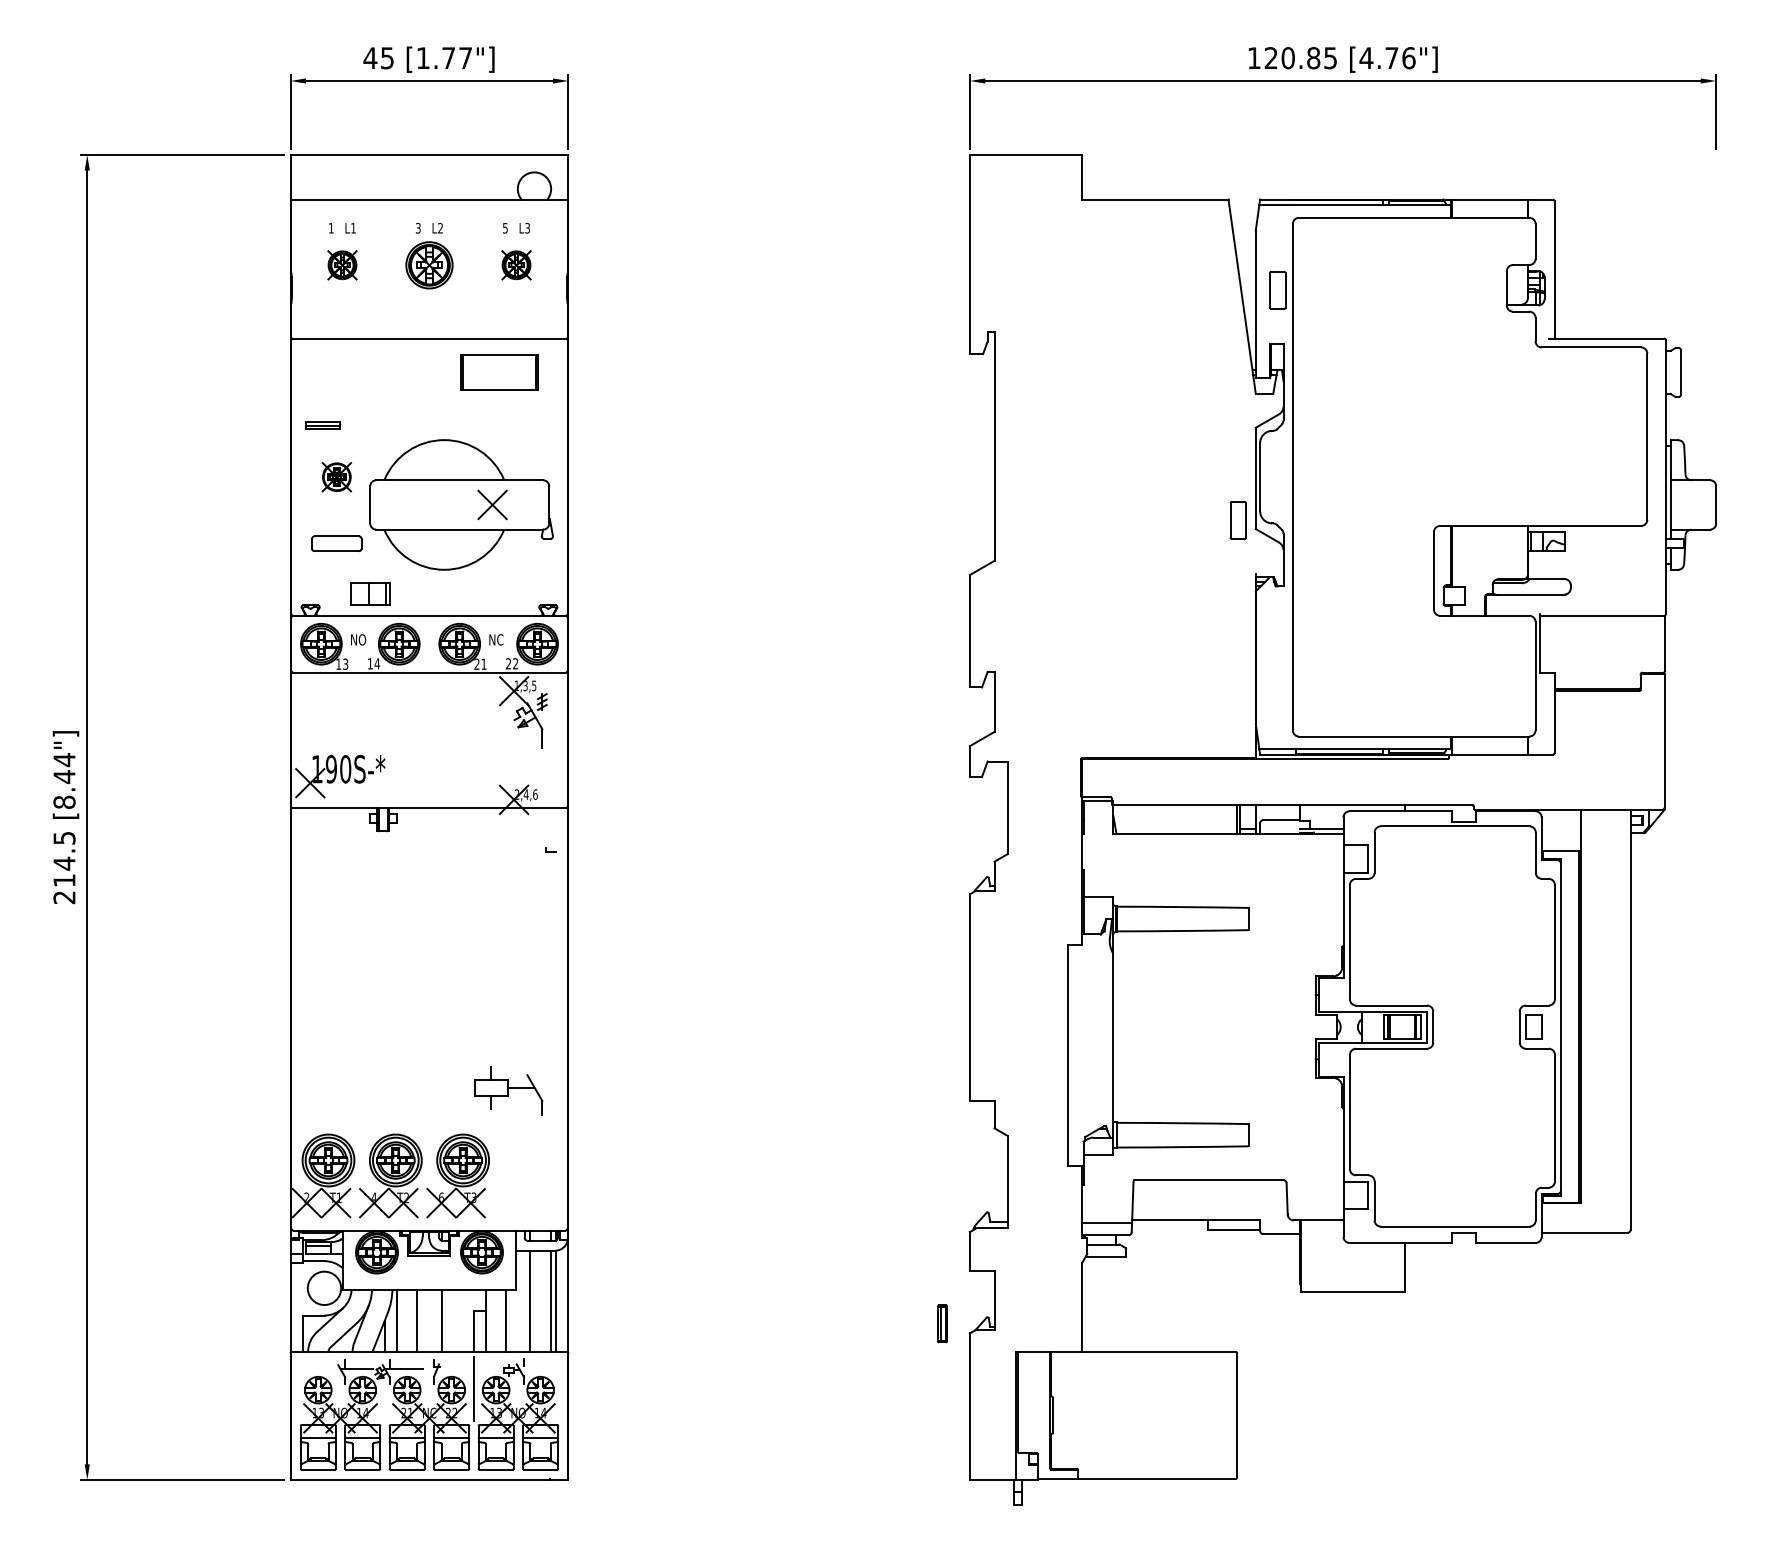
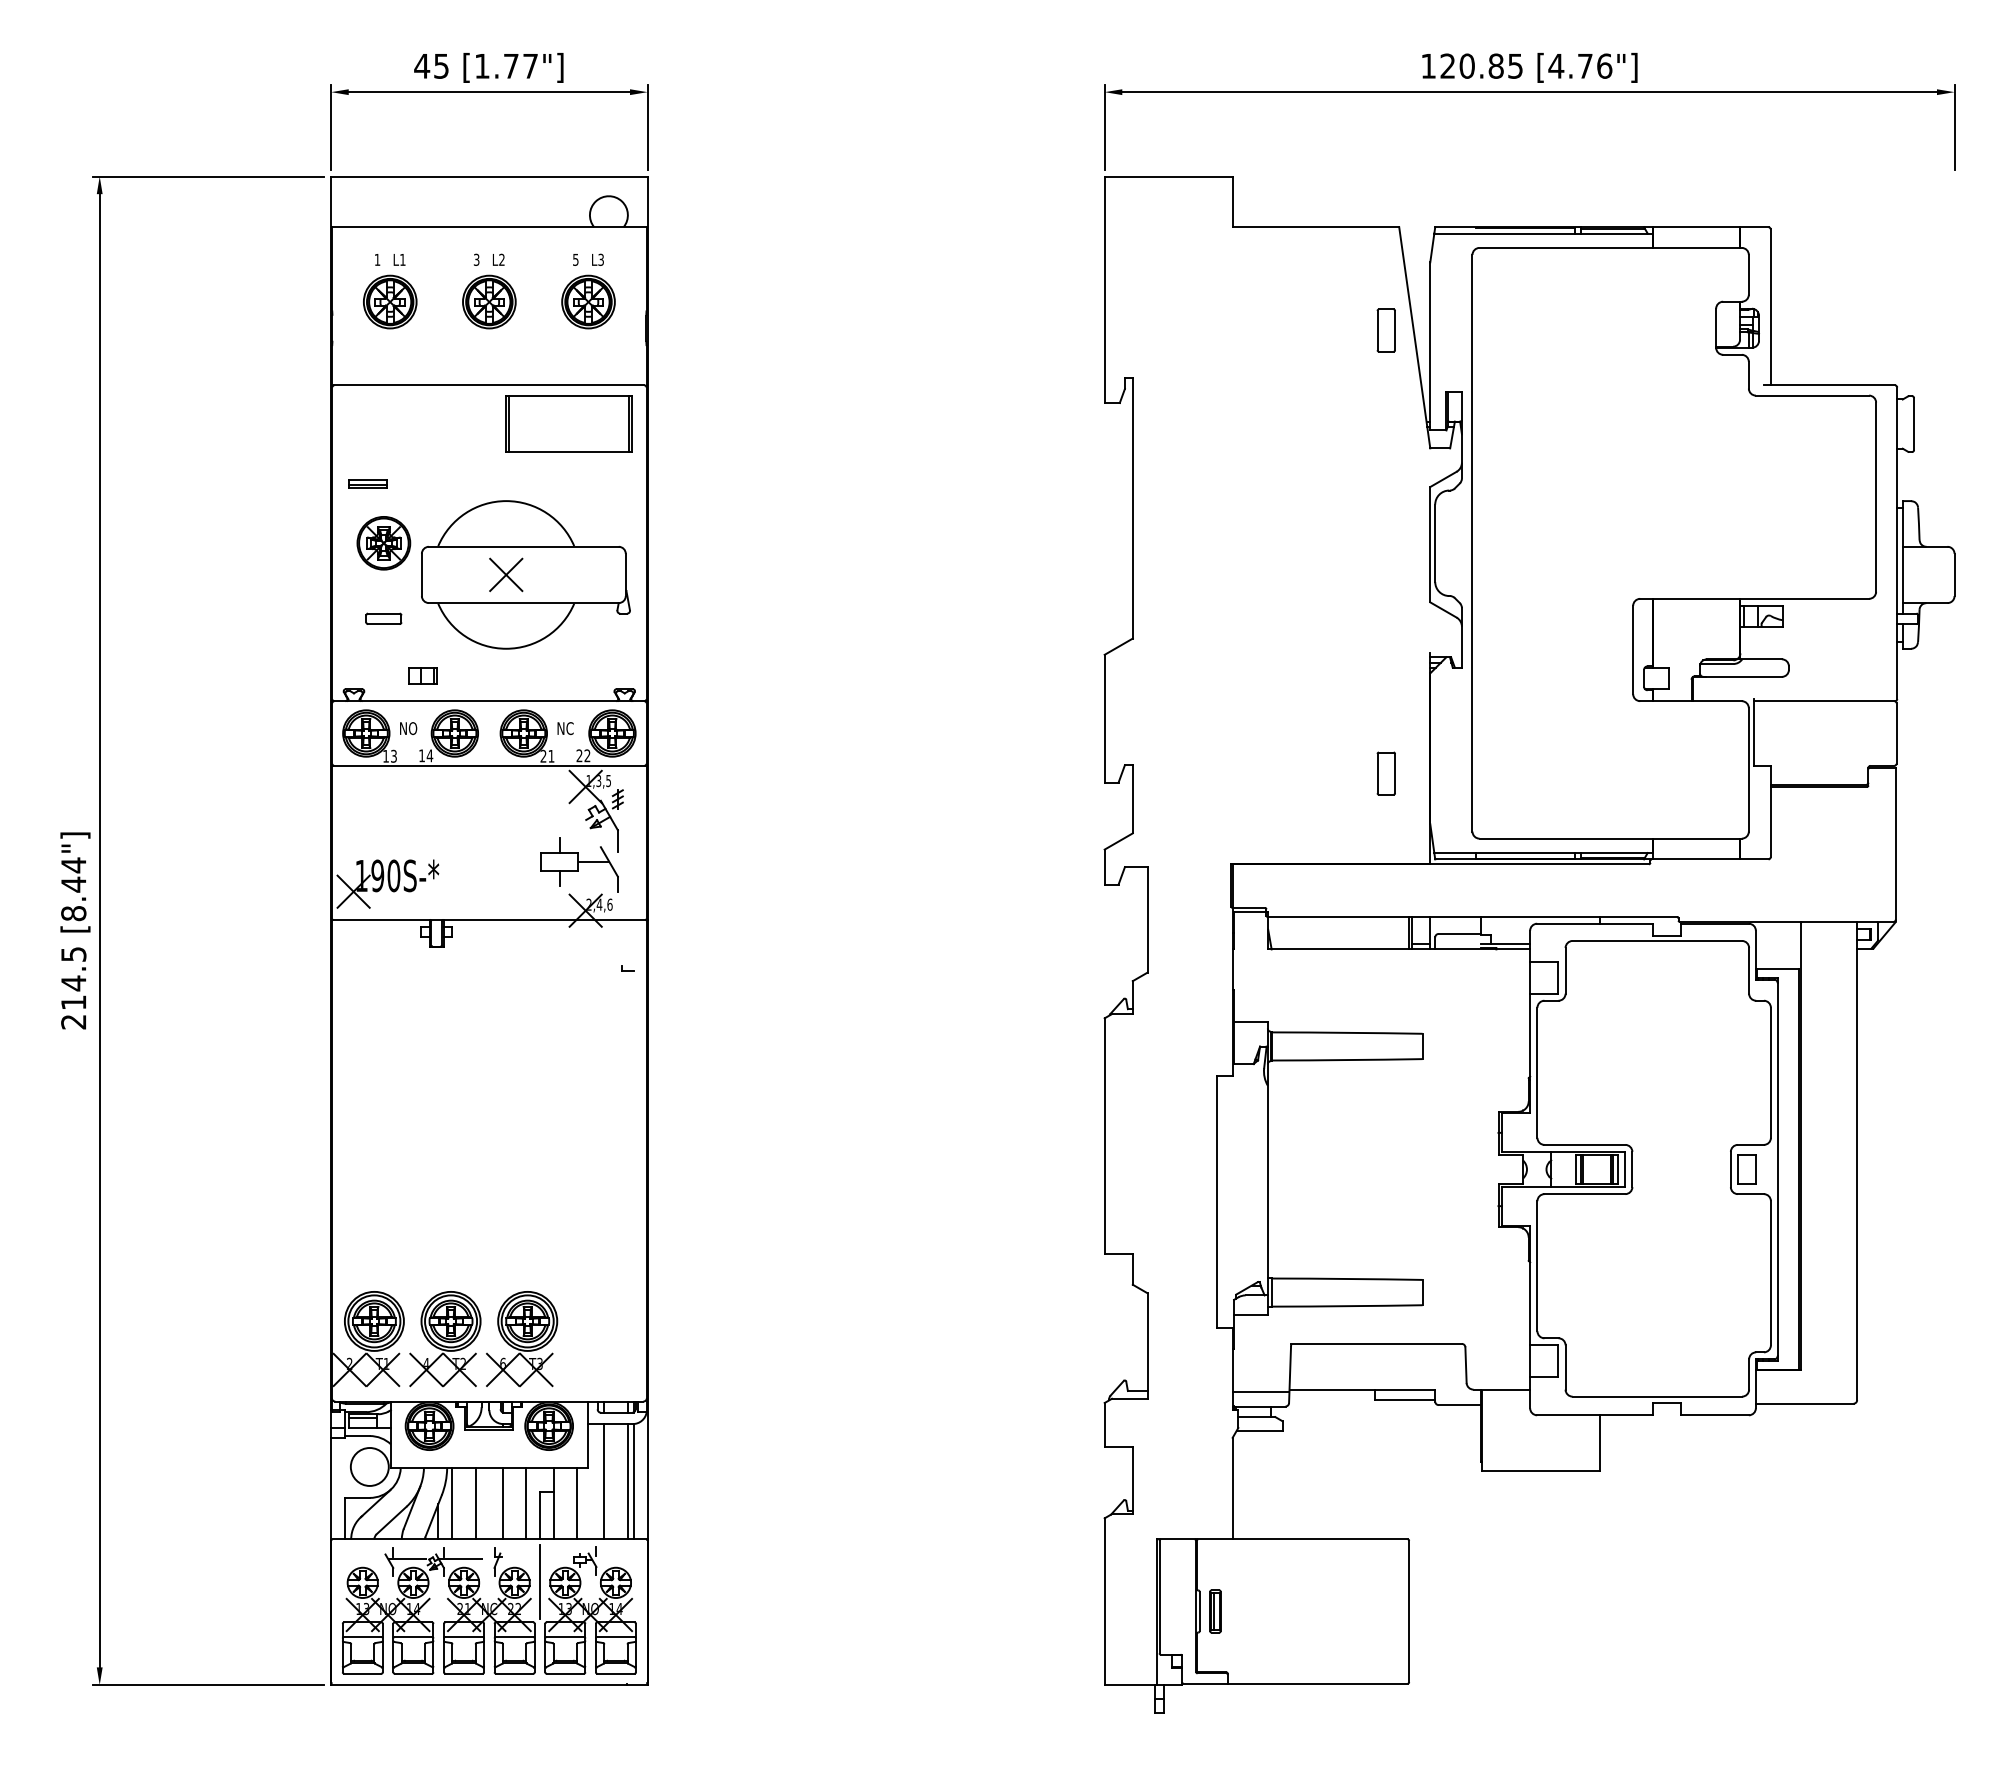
part: (342, 264) -> (390, 301), size x1.67
part: (516, 264) -> (588, 301), size x1.67
part: (1277, 290) -> (1385, 330), moved
part: (498, 371) -> (568, 423), size x1.43
part: (336, 477) -> (383, 543), size x1.67
part: (492, 504) -> (506, 574), moved
part: (1237, 520) -> (1385, 773), moved
part: (336, 543) -> (383, 618), size x0.62
part: (370, 593) -> (422, 675), size x0.62
part: (508, 1090) -> (579, 864), moved
line: (462, 1320) -> (526, 1503), added
part: (942, 1323) -> (1215, 1611), moved

